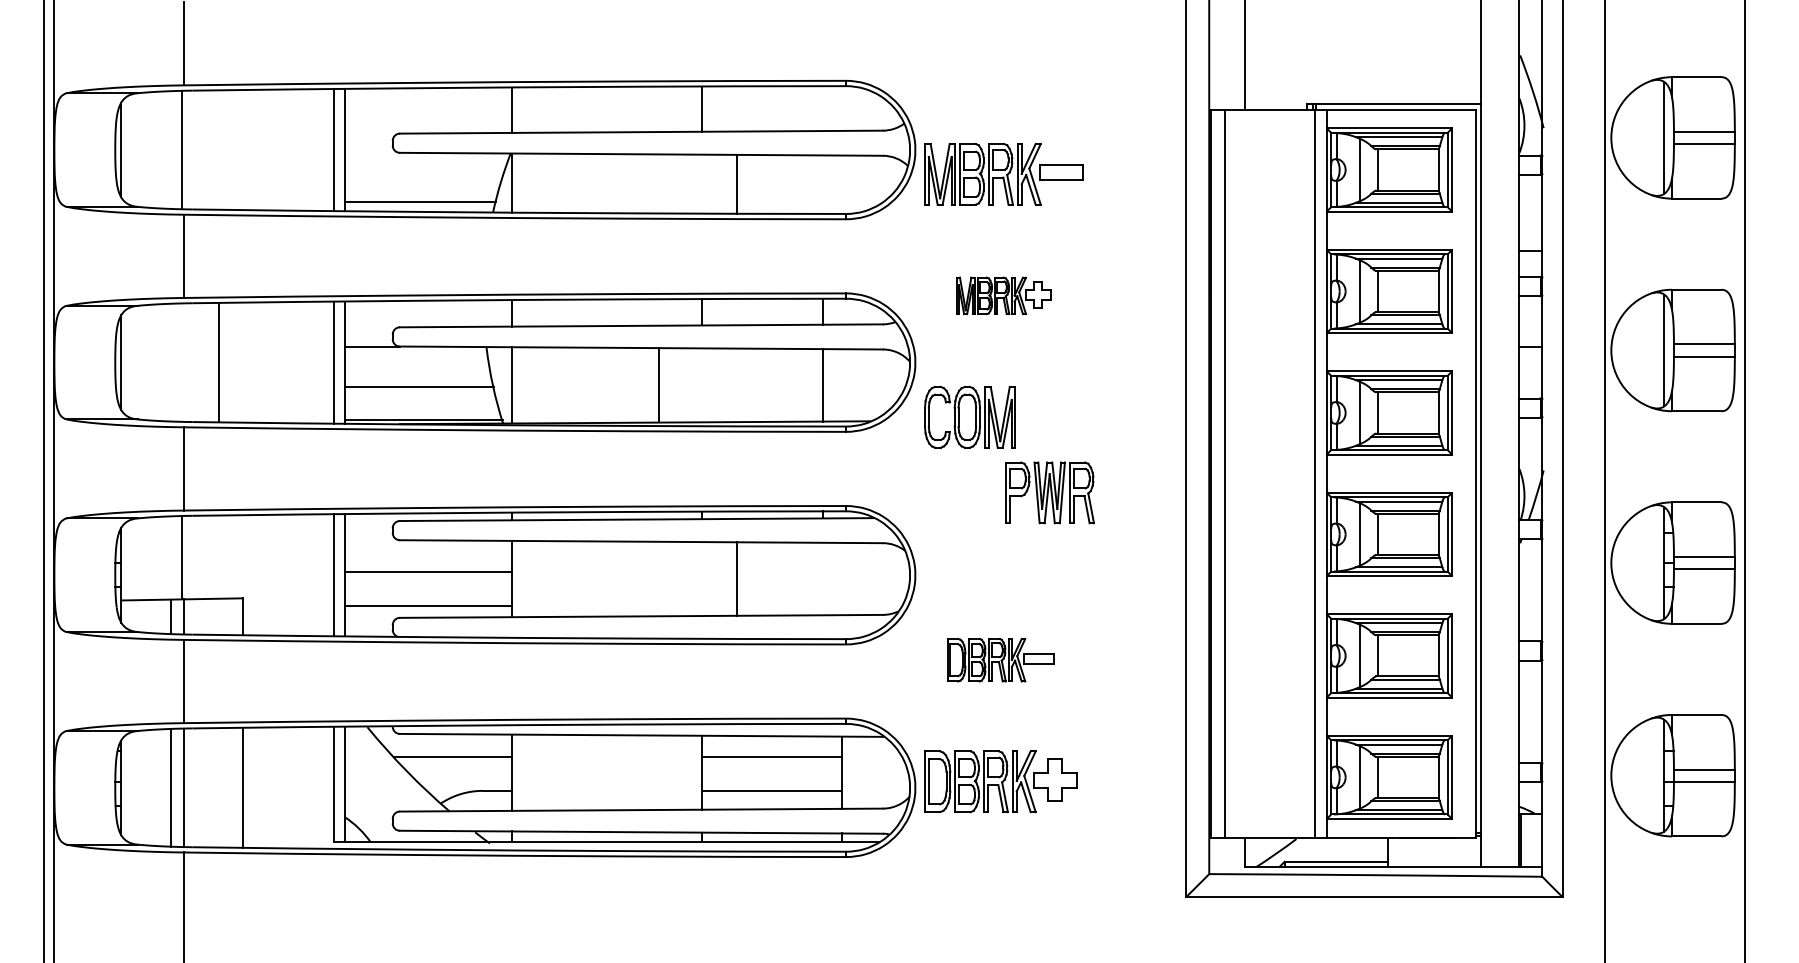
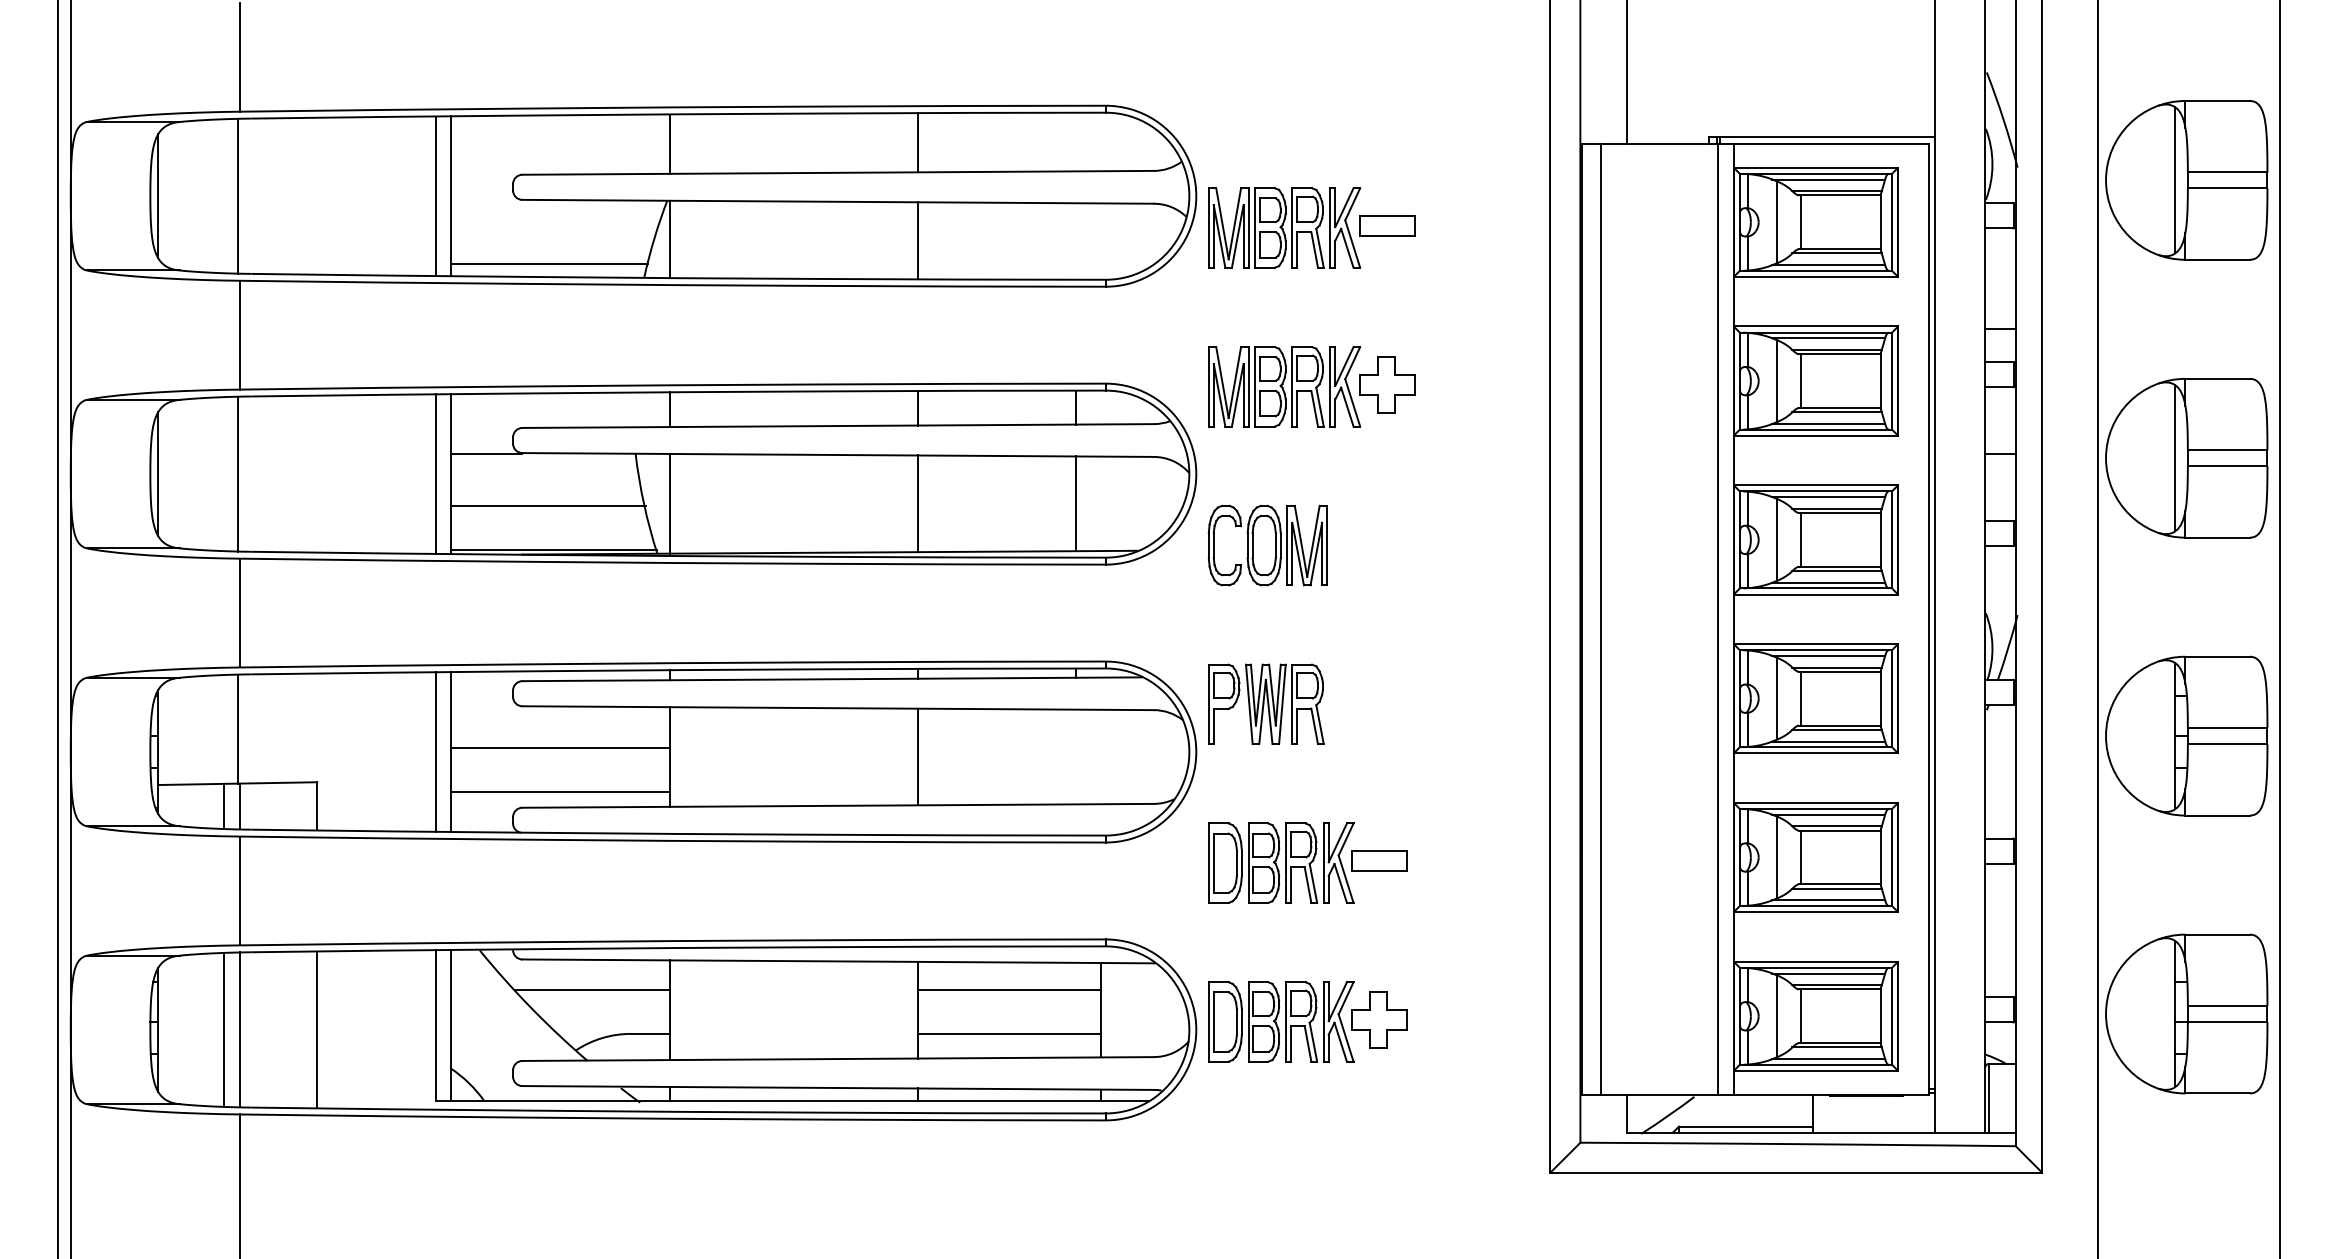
line: (737, 183) -> (917, 240), moved
part: (1003, 295) -> (1311, 386), size x1.67
line: (218, 362) -> (237, 473), moved
line: (658, 385) -> (917, 503), moved
part: (1050, 492) -> (1266, 704), moved
line: (737, 578) -> (917, 756), moved
part: (1000, 659) -> (1307, 862), size x1.43

